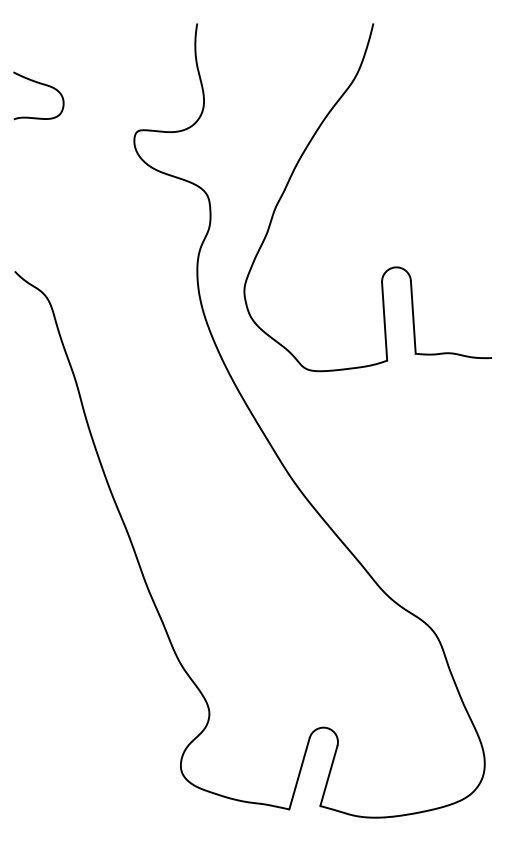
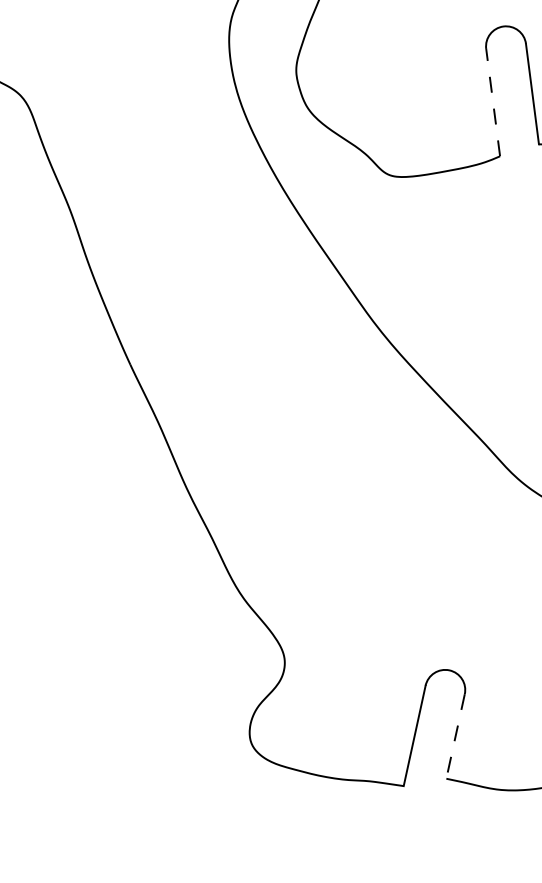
line: (384, 321) -> (492, 102), solid -> dashed
line: (328, 776) -> (455, 737), solid -> dashed

